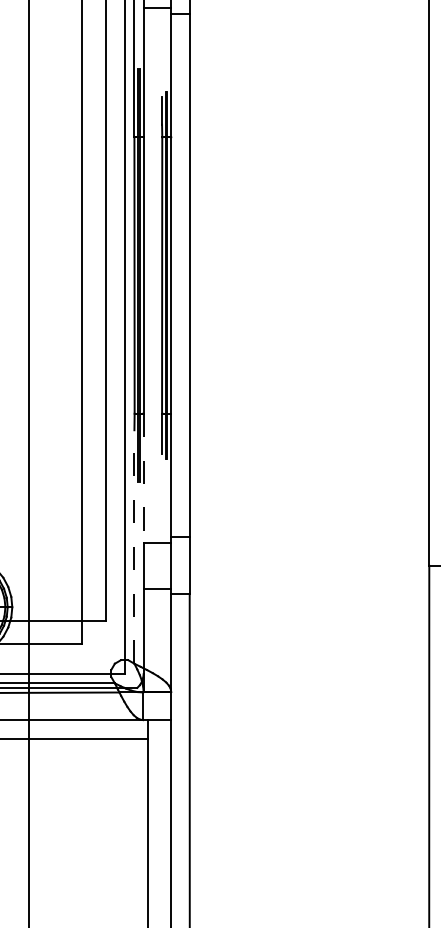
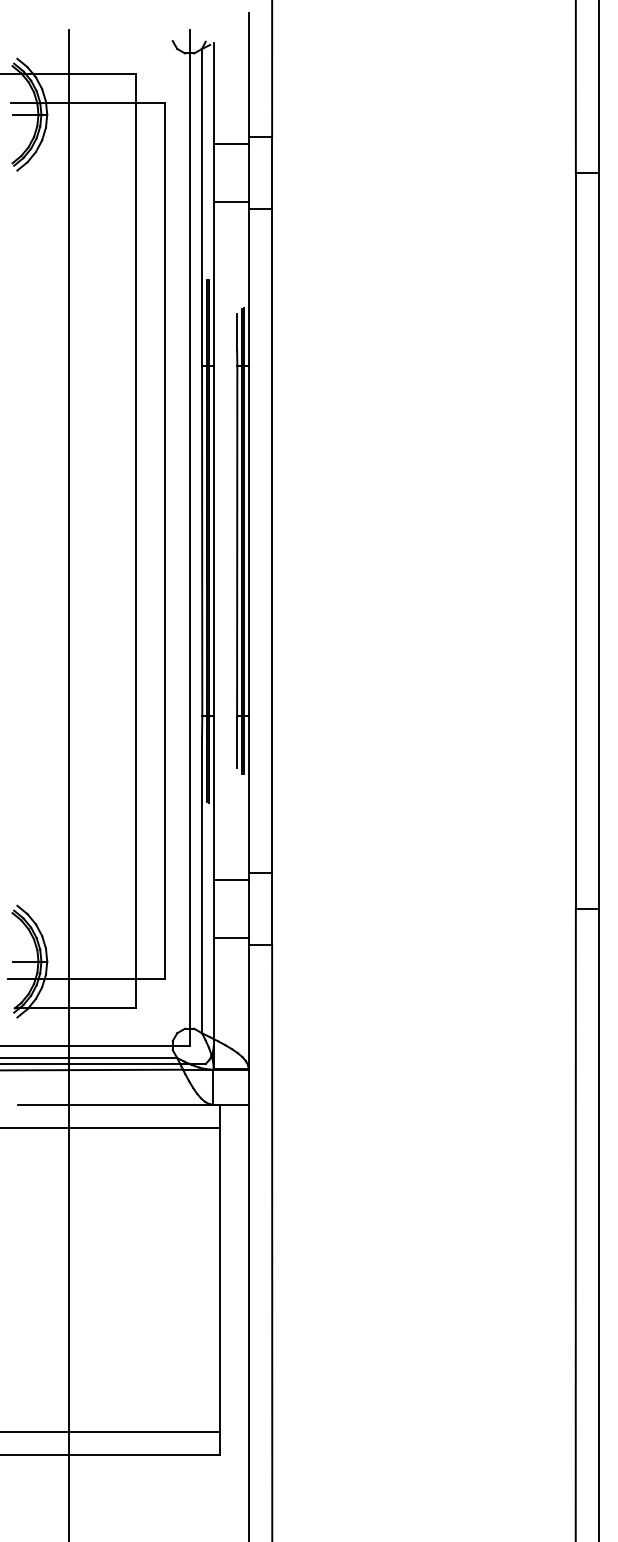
line: (143, 478) -> (213, 798), dashed -> solid
line: (134, 547) -> (202, 885), dashed -> solid

